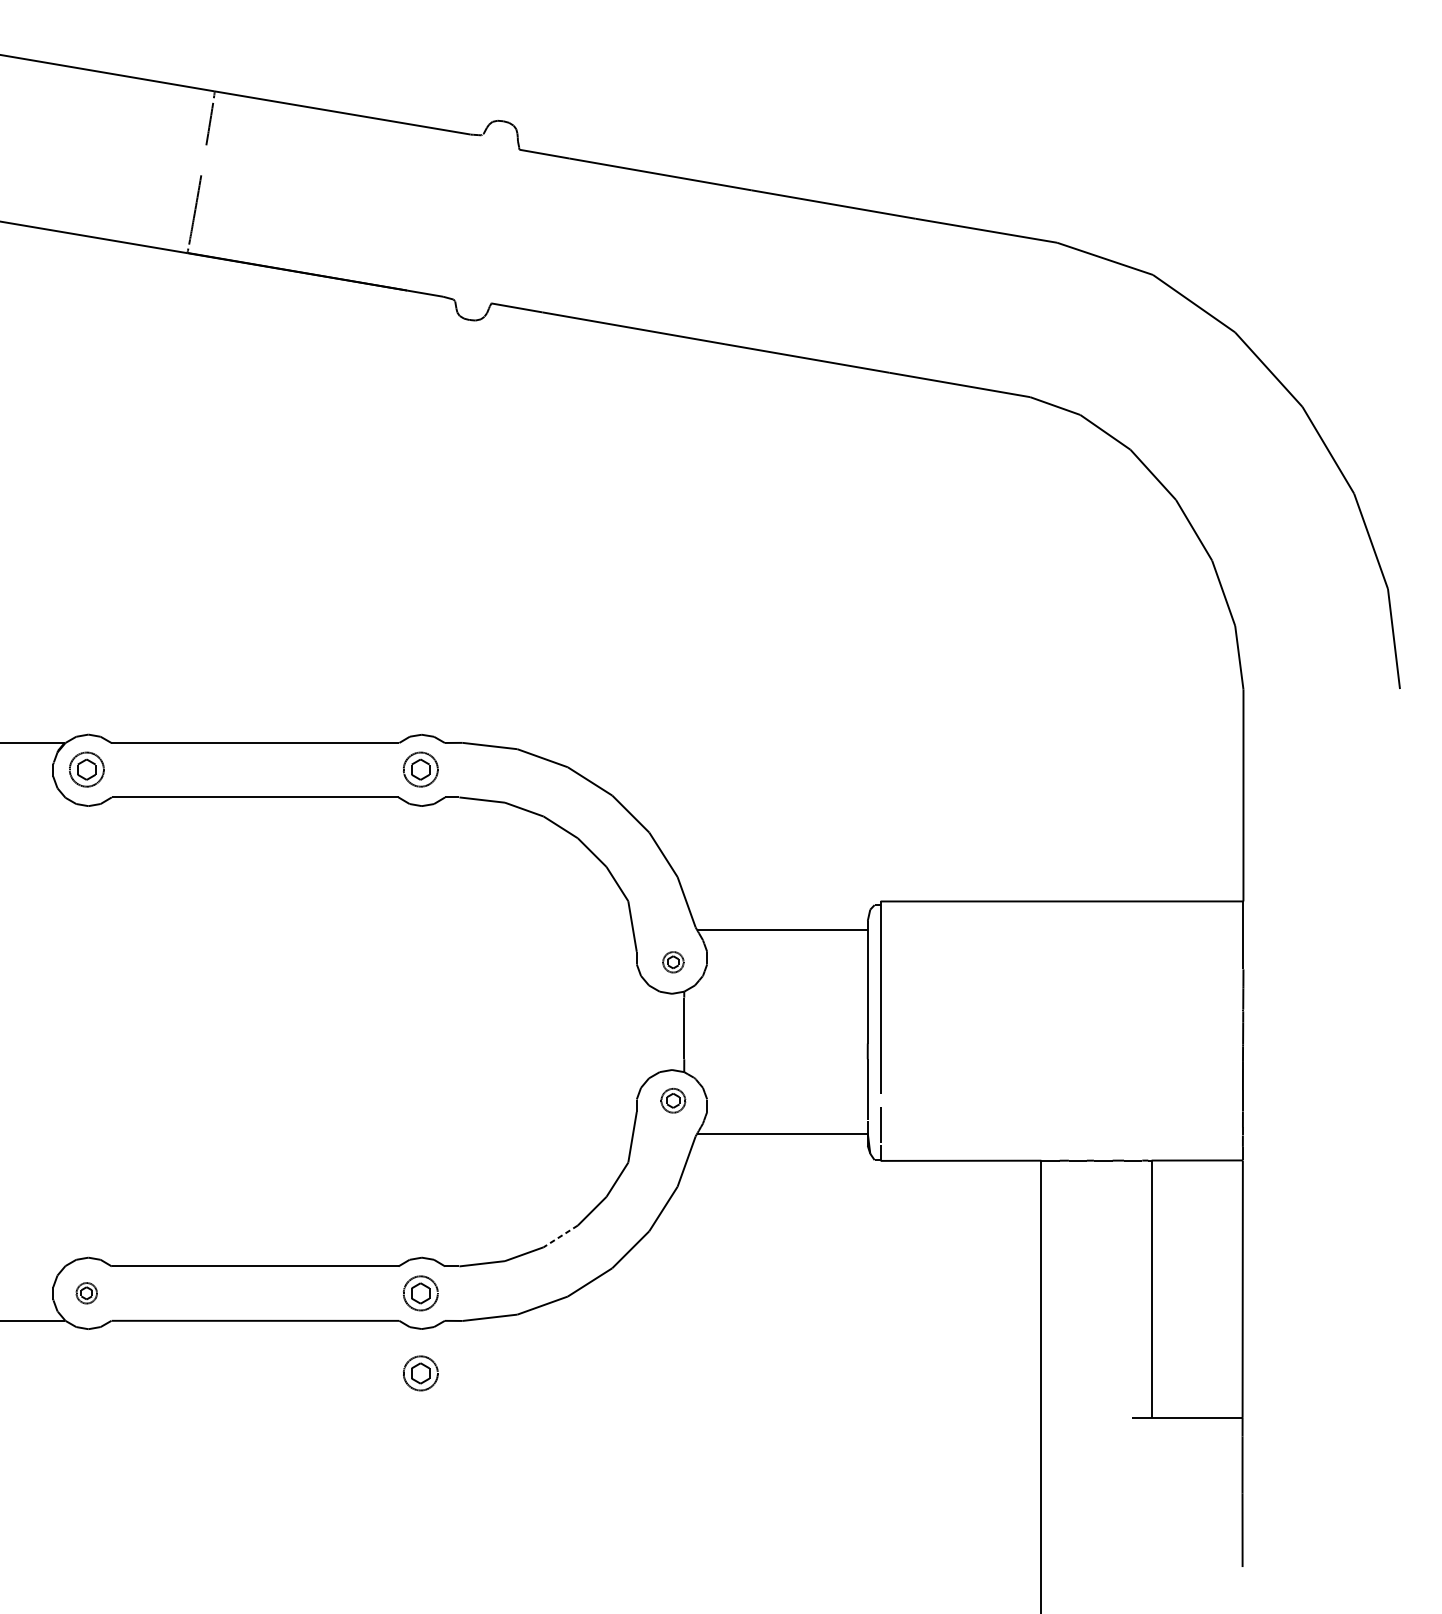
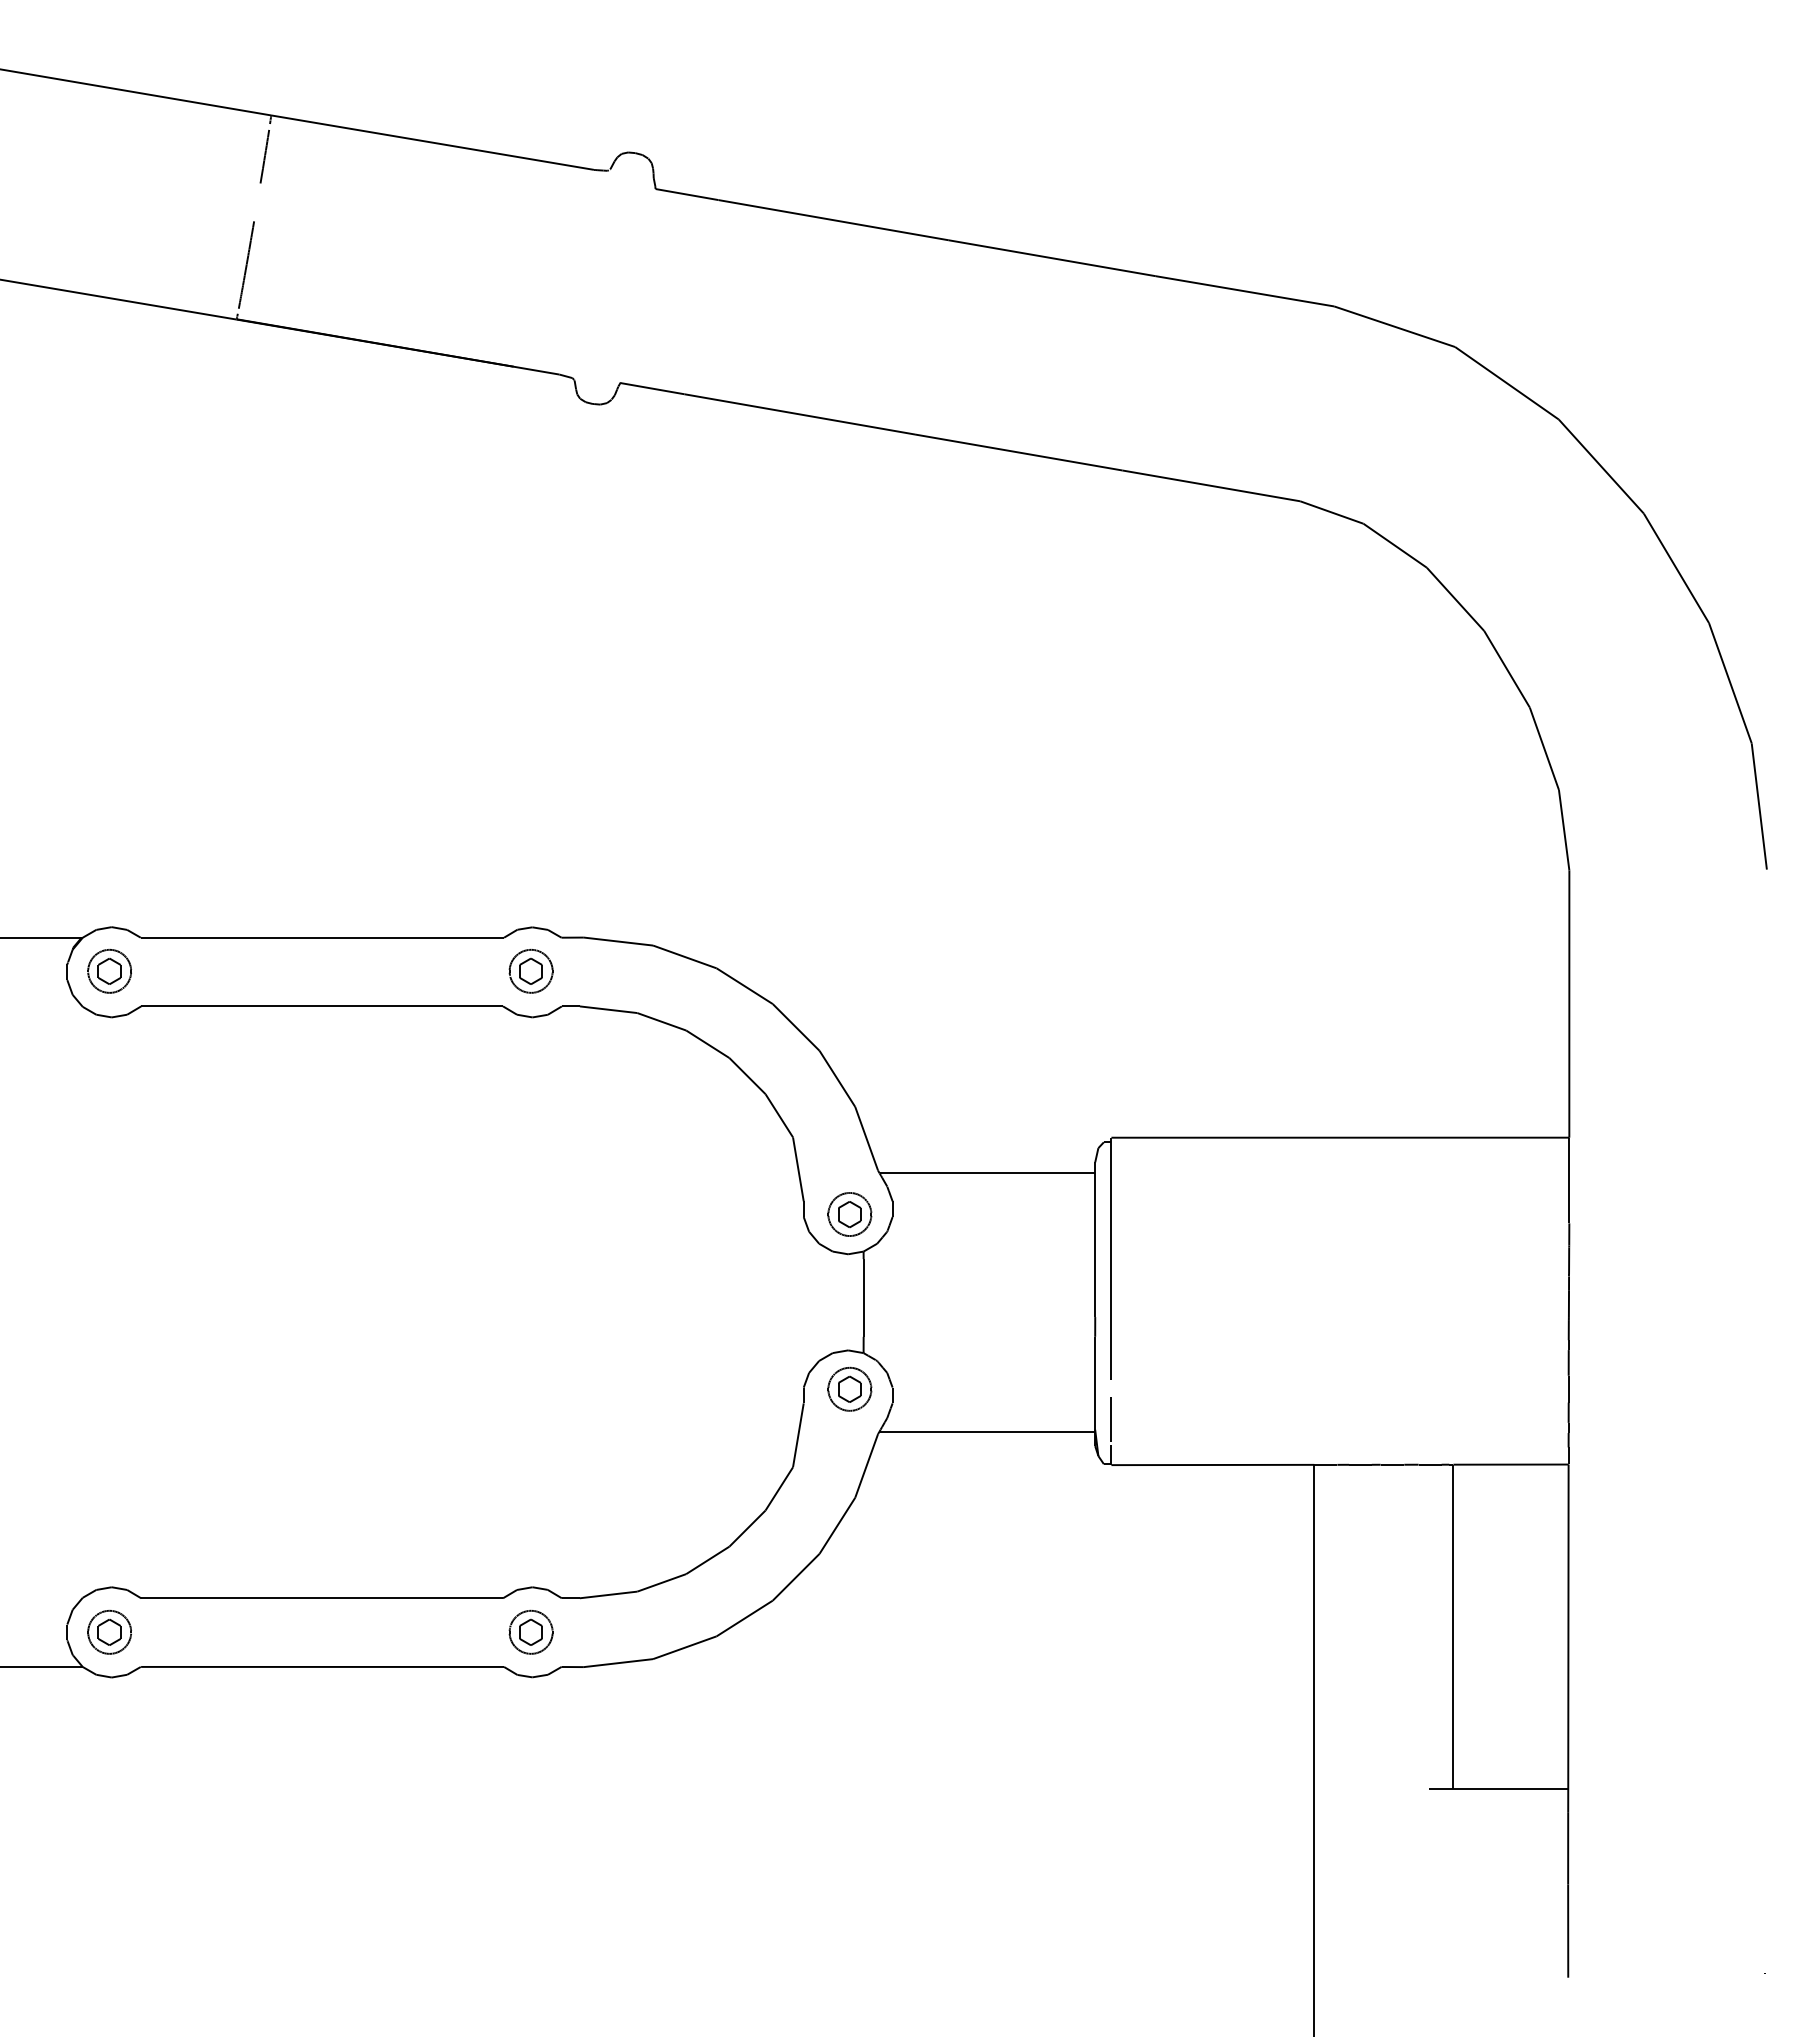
part: (673, 962) -> (849, 1214), size x1.67
part: (673, 1100) -> (849, 1388), size x1.43
line: (560, 1236) -> (707, 1560), dashed -> solid
part: (86, 1292) -> (109, 1631), size x1.67
part: (420, 1372) -> (530, 1732), removed

